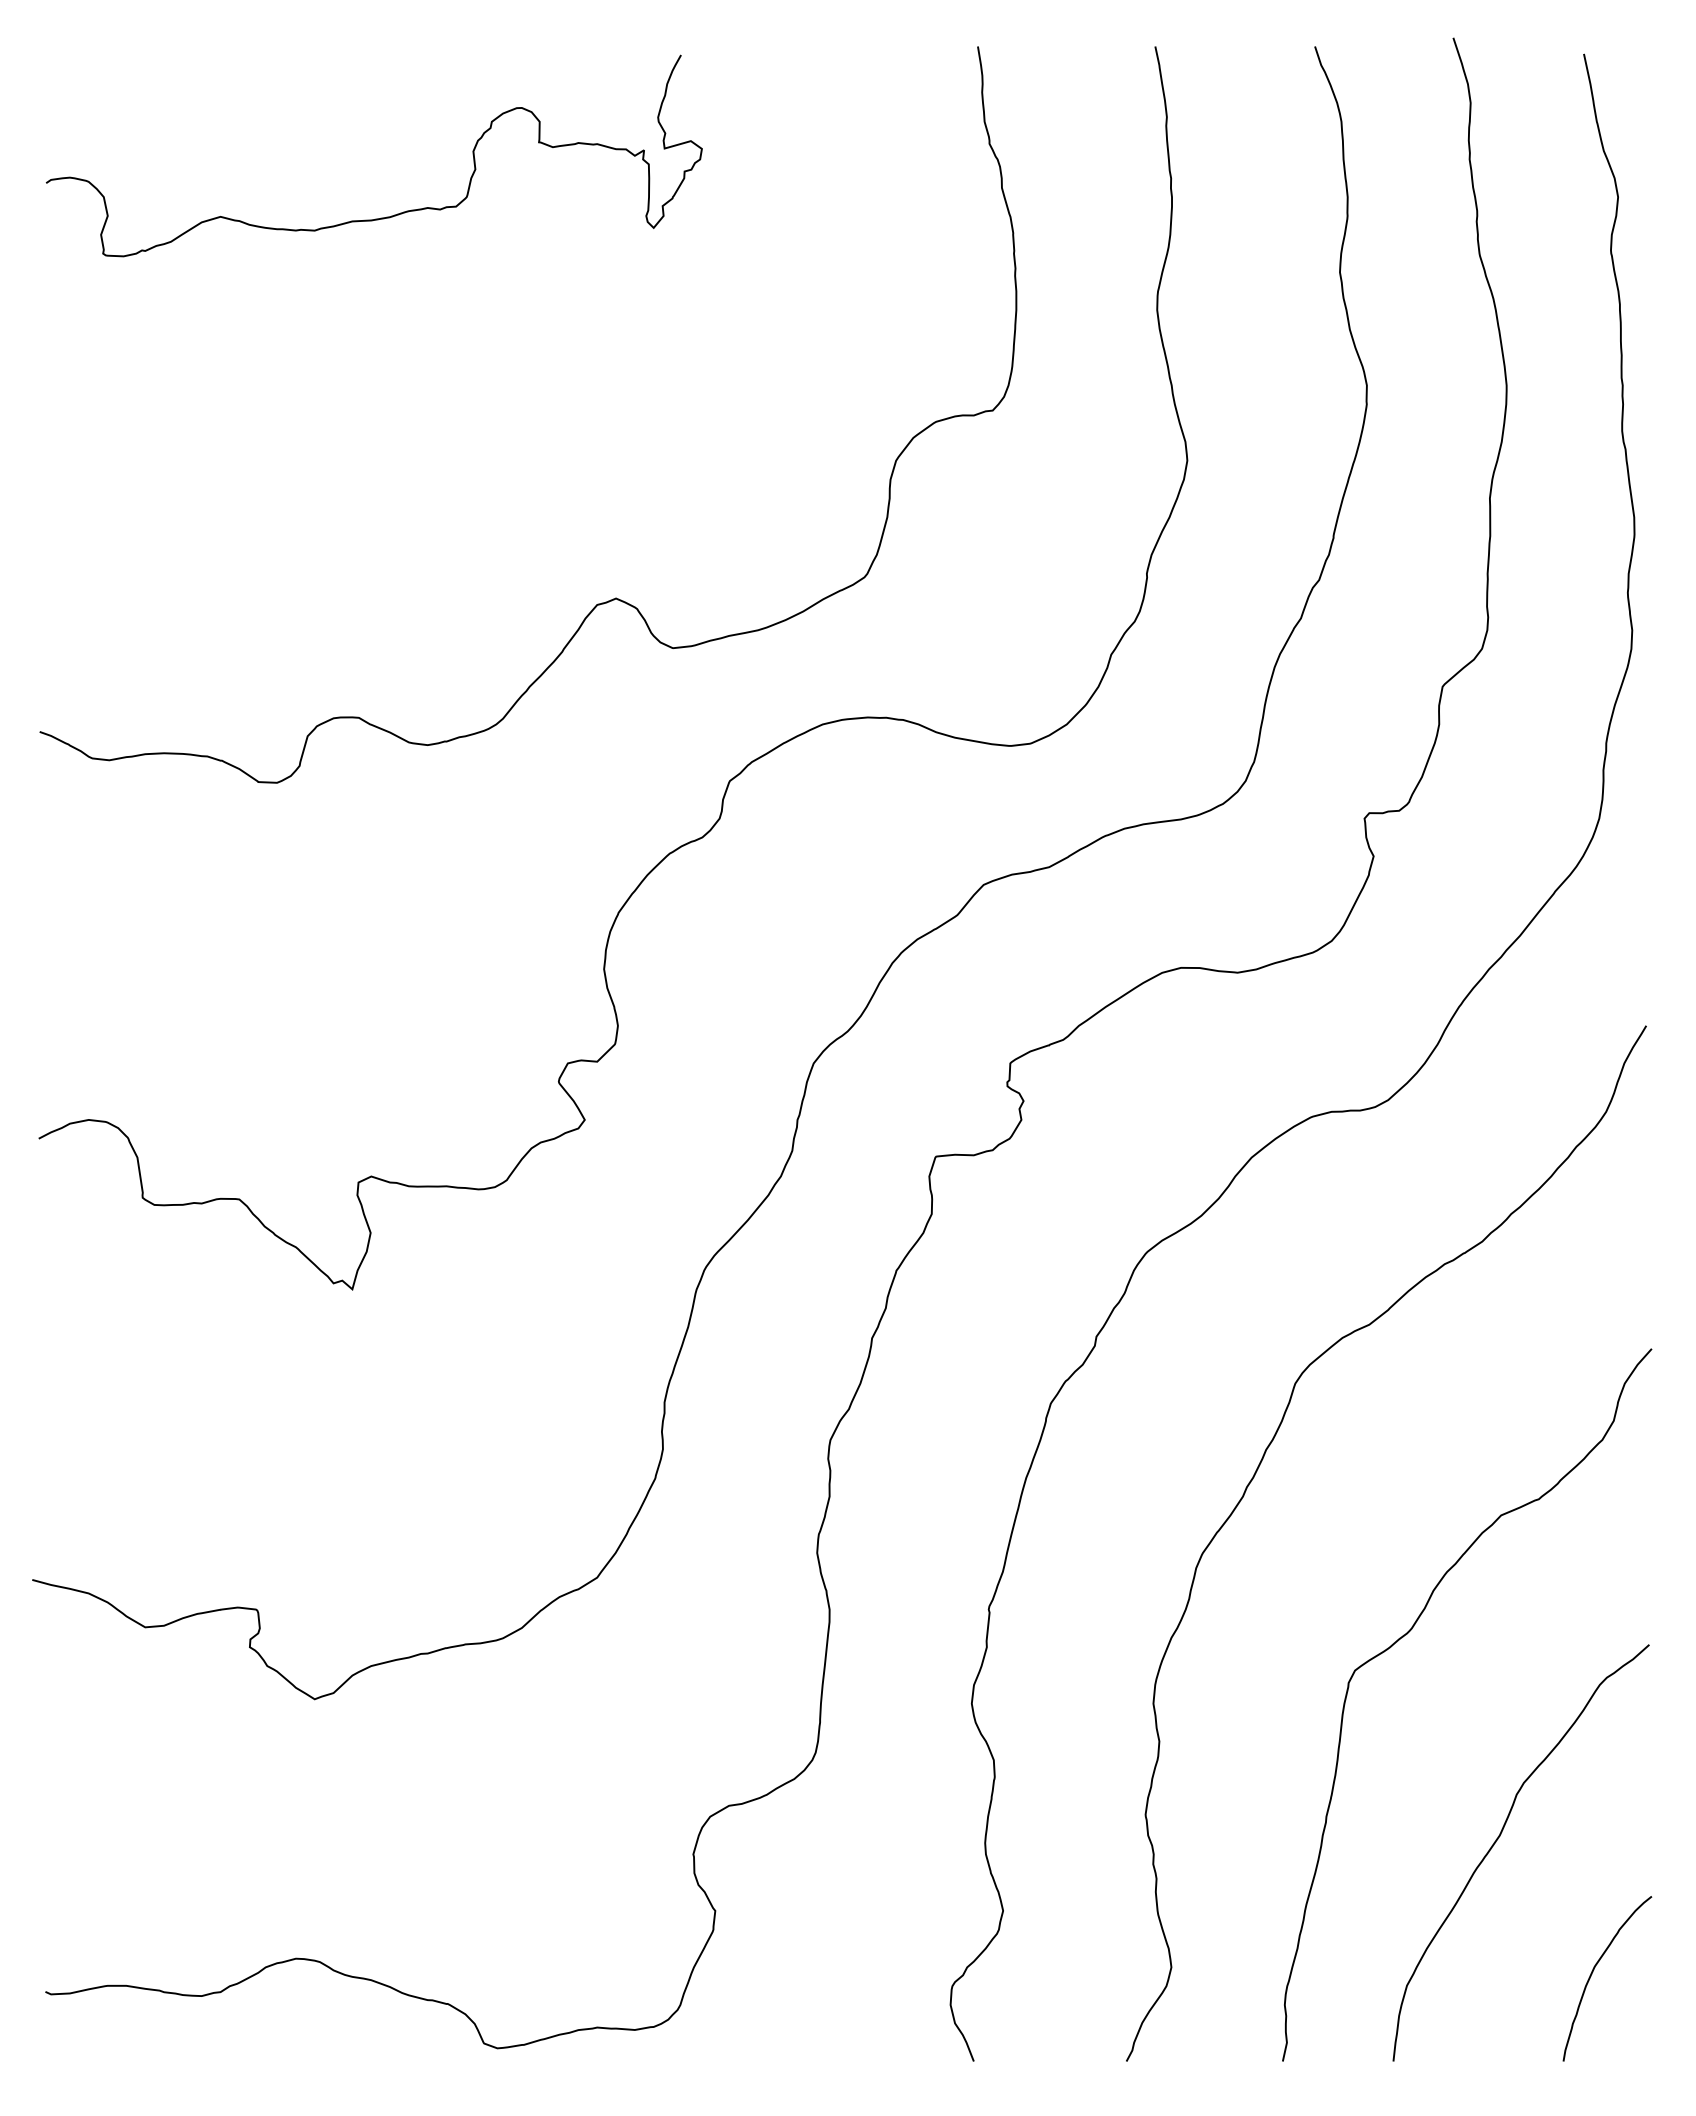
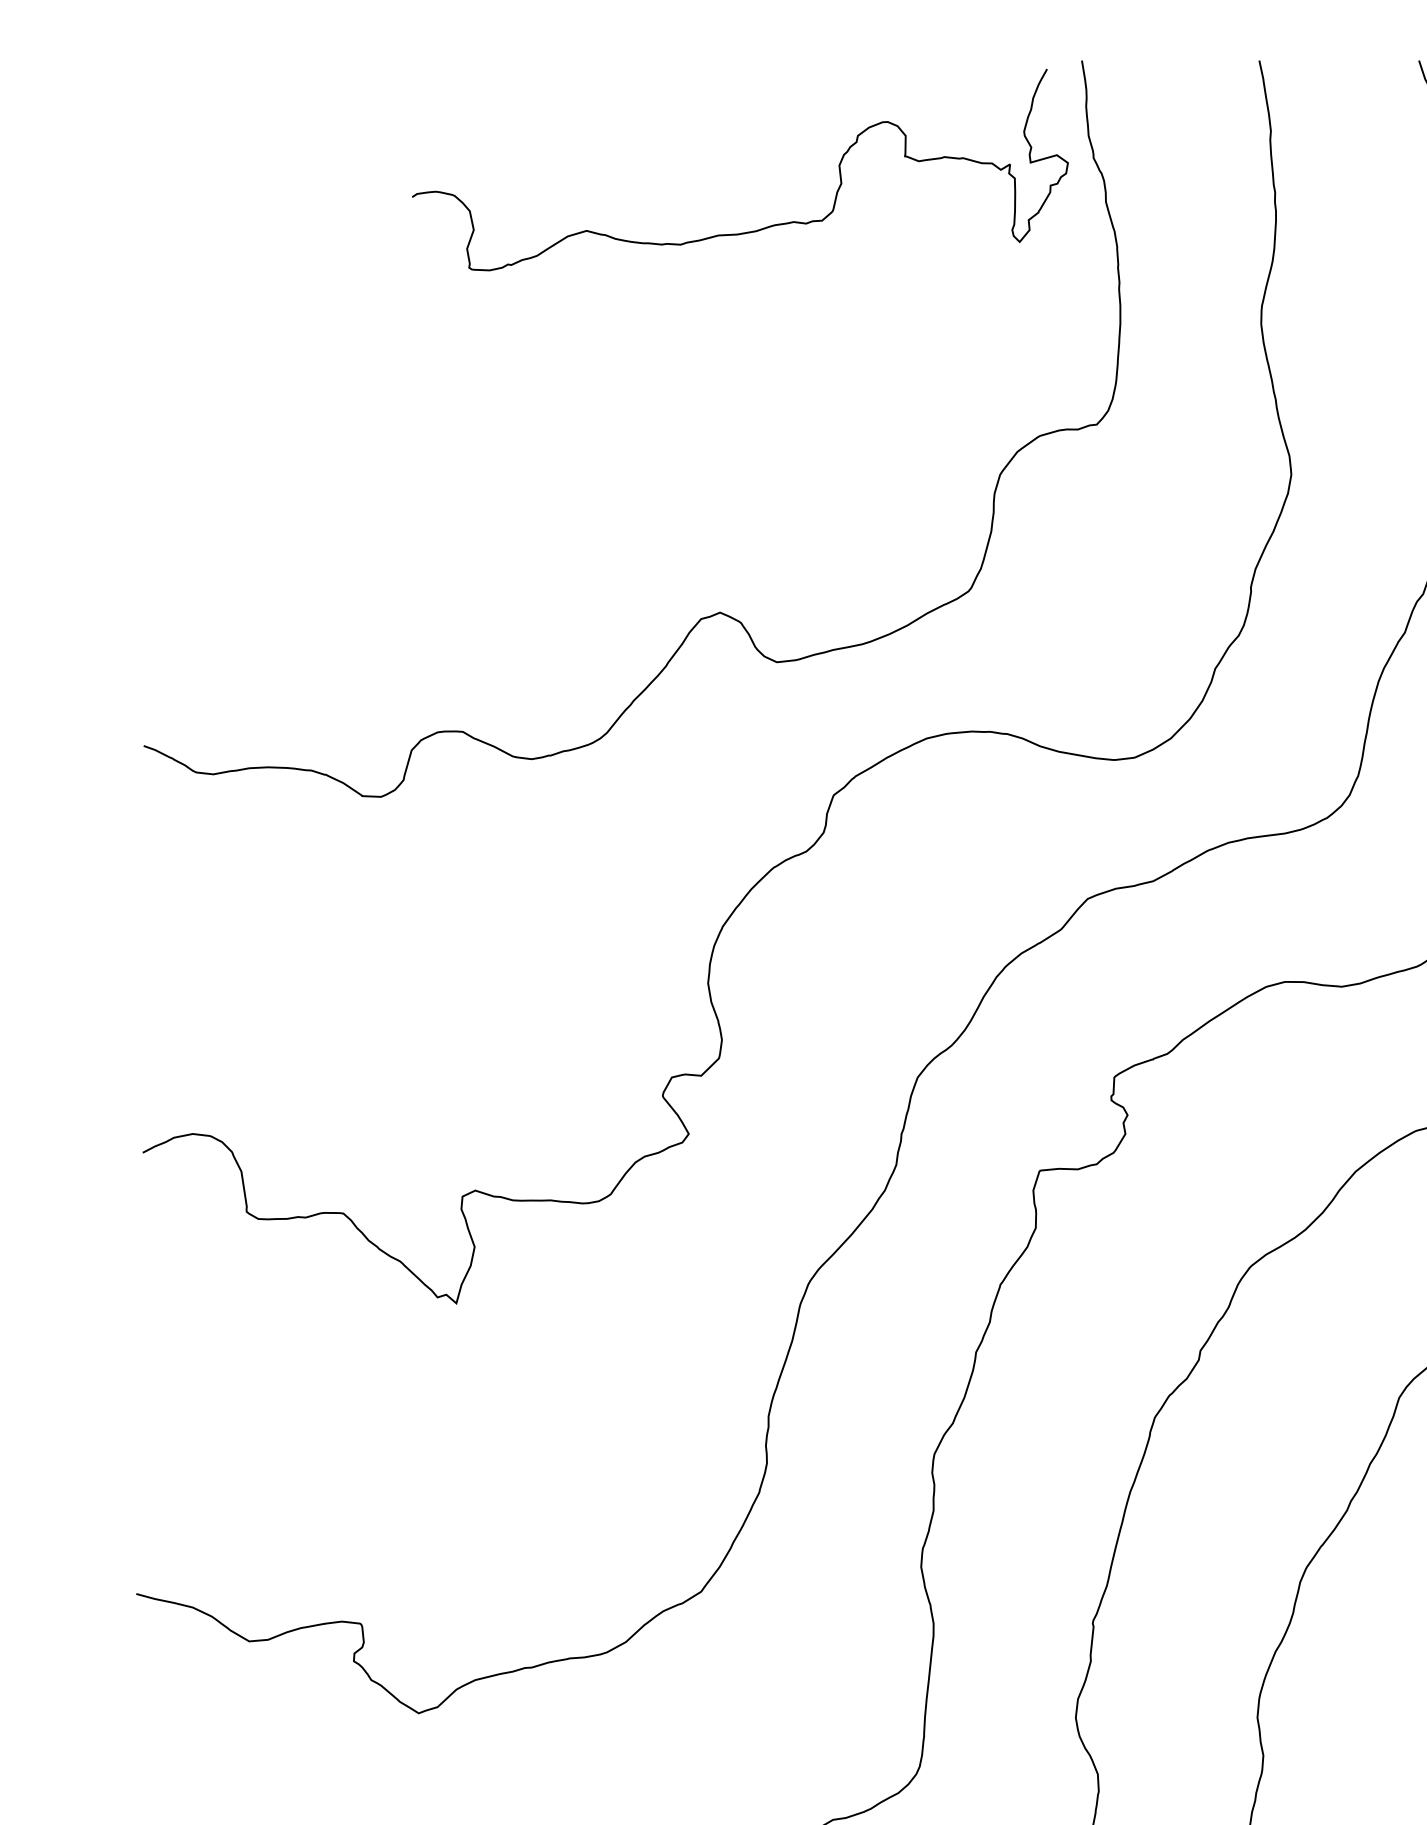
curve: (386, 216) -> (752, 230), moved

